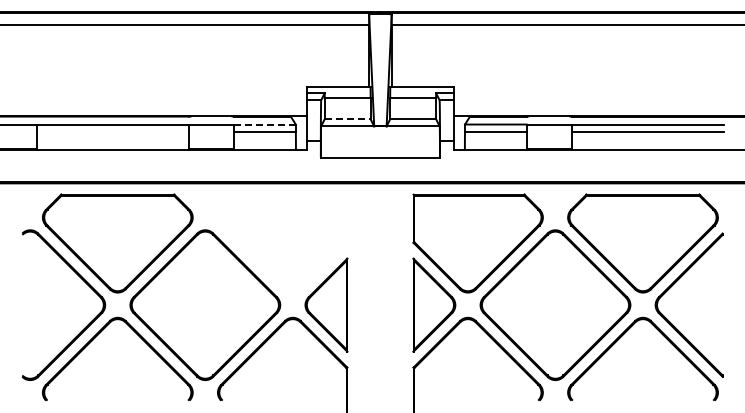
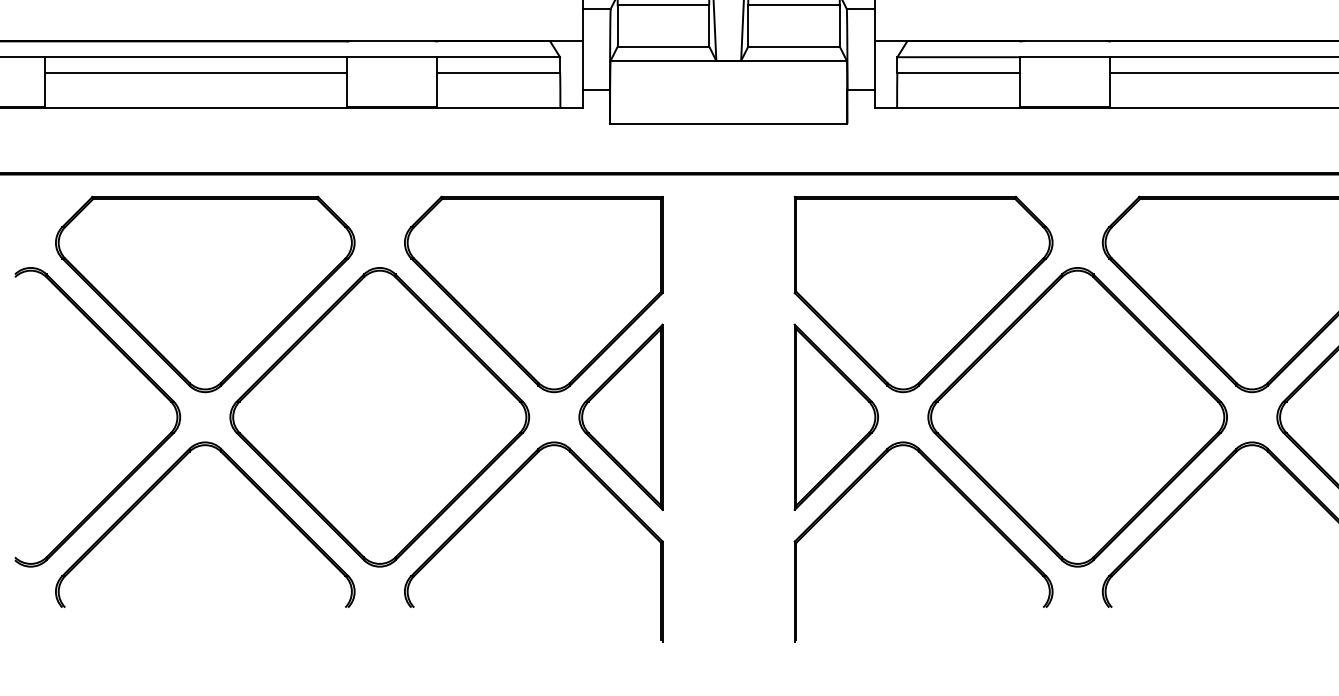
line: (347, 119) -> (663, 47), dashed -> solid
line: (264, 124) -> (497, 57), dashed -> solid
line: (113, 132) -> (196, 73), added
part: (282, 243) -> (533, 294), added

